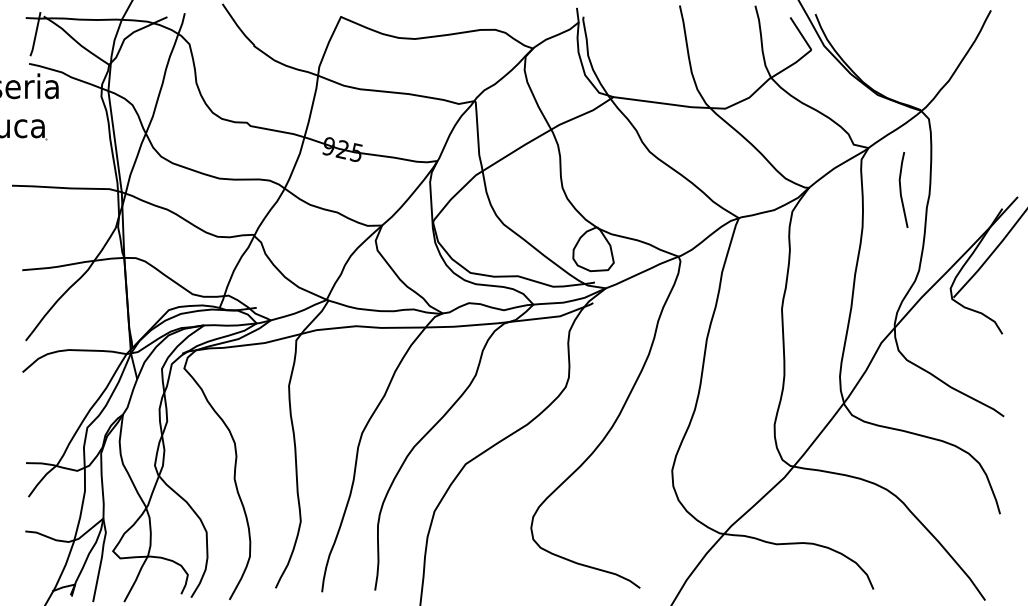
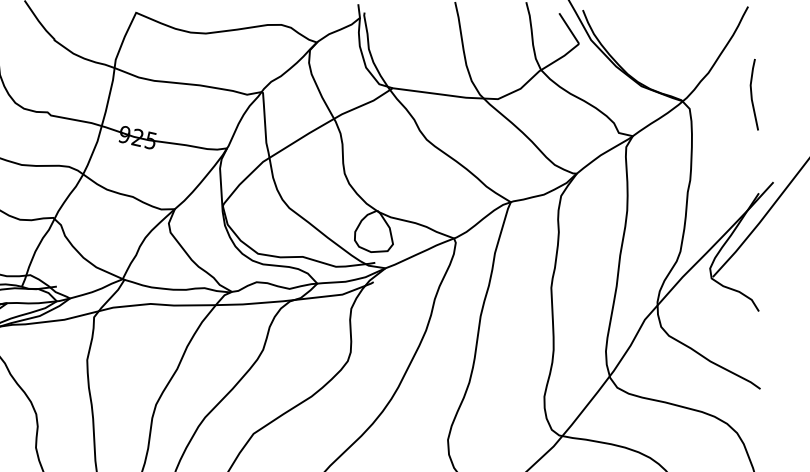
line: (901, 189) -> (752, 94), moved

